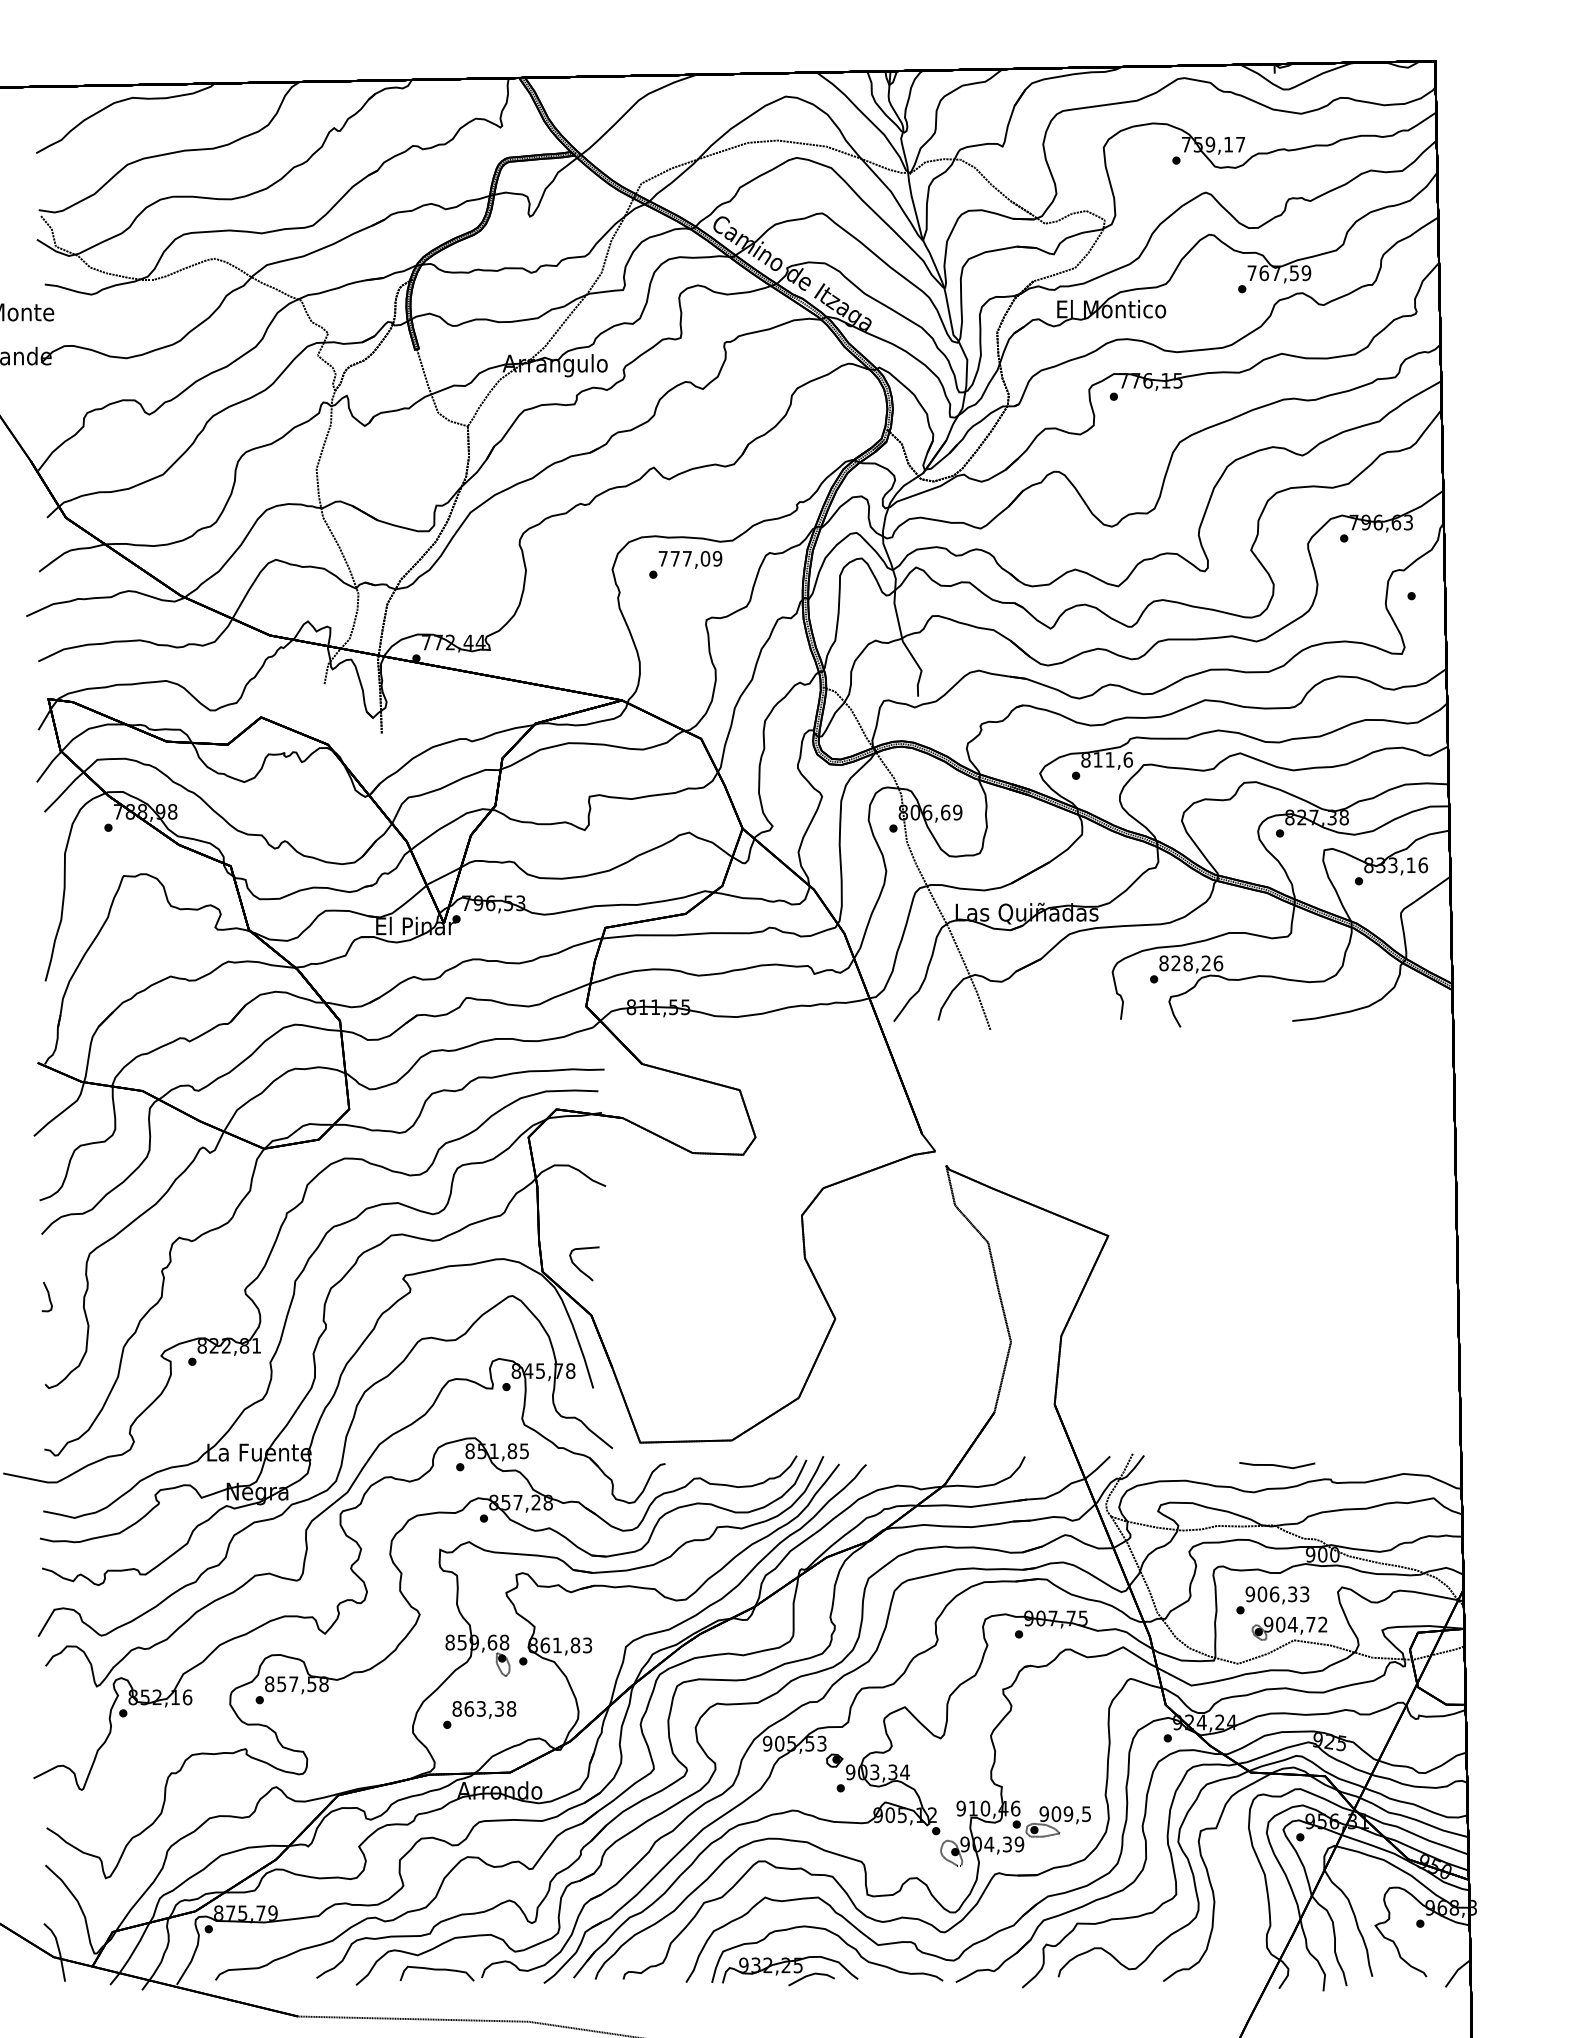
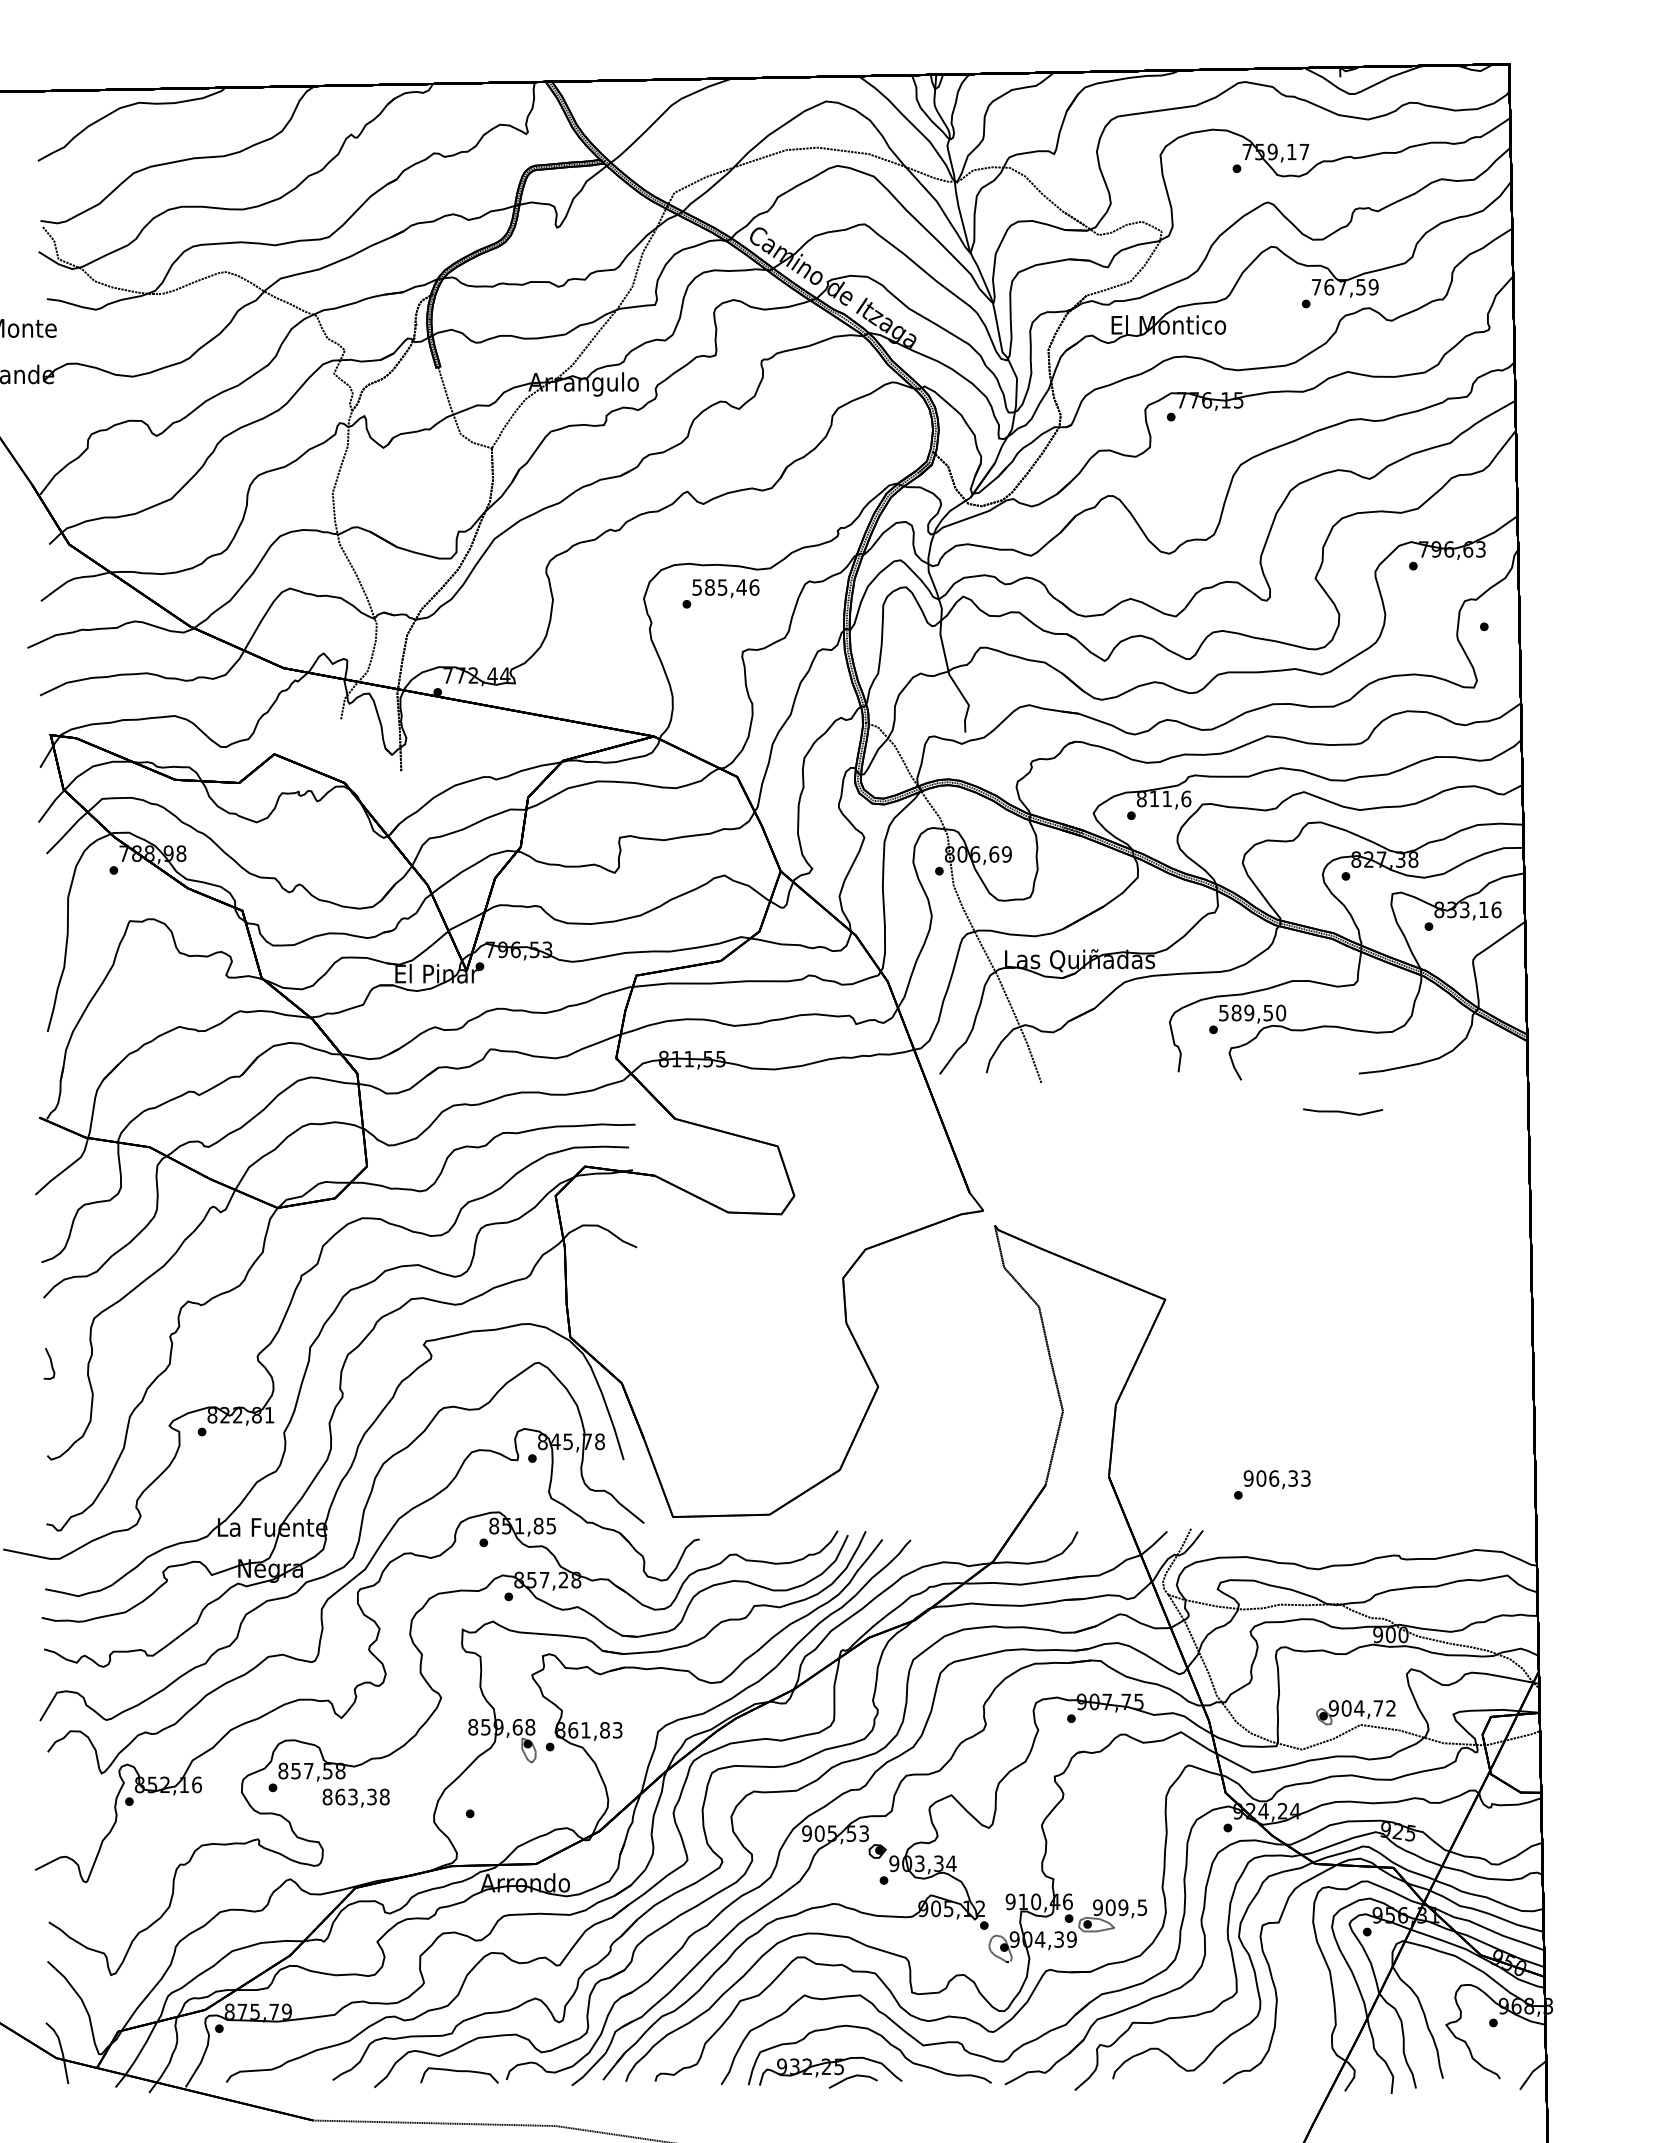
text: (690, 558) -> (725, 587), 777,09 -> 585,46
text: (1191, 962) -> (1252, 1012), 828,26 -> 589,50
curve: (577, 1266) -> (607, 1331), removed
line: (1276, 1464) -> (1342, 1111), moved
text: (1272, 1599) -> (1272, 1484), moved
text: (483, 1709) -> (355, 1797), moved

